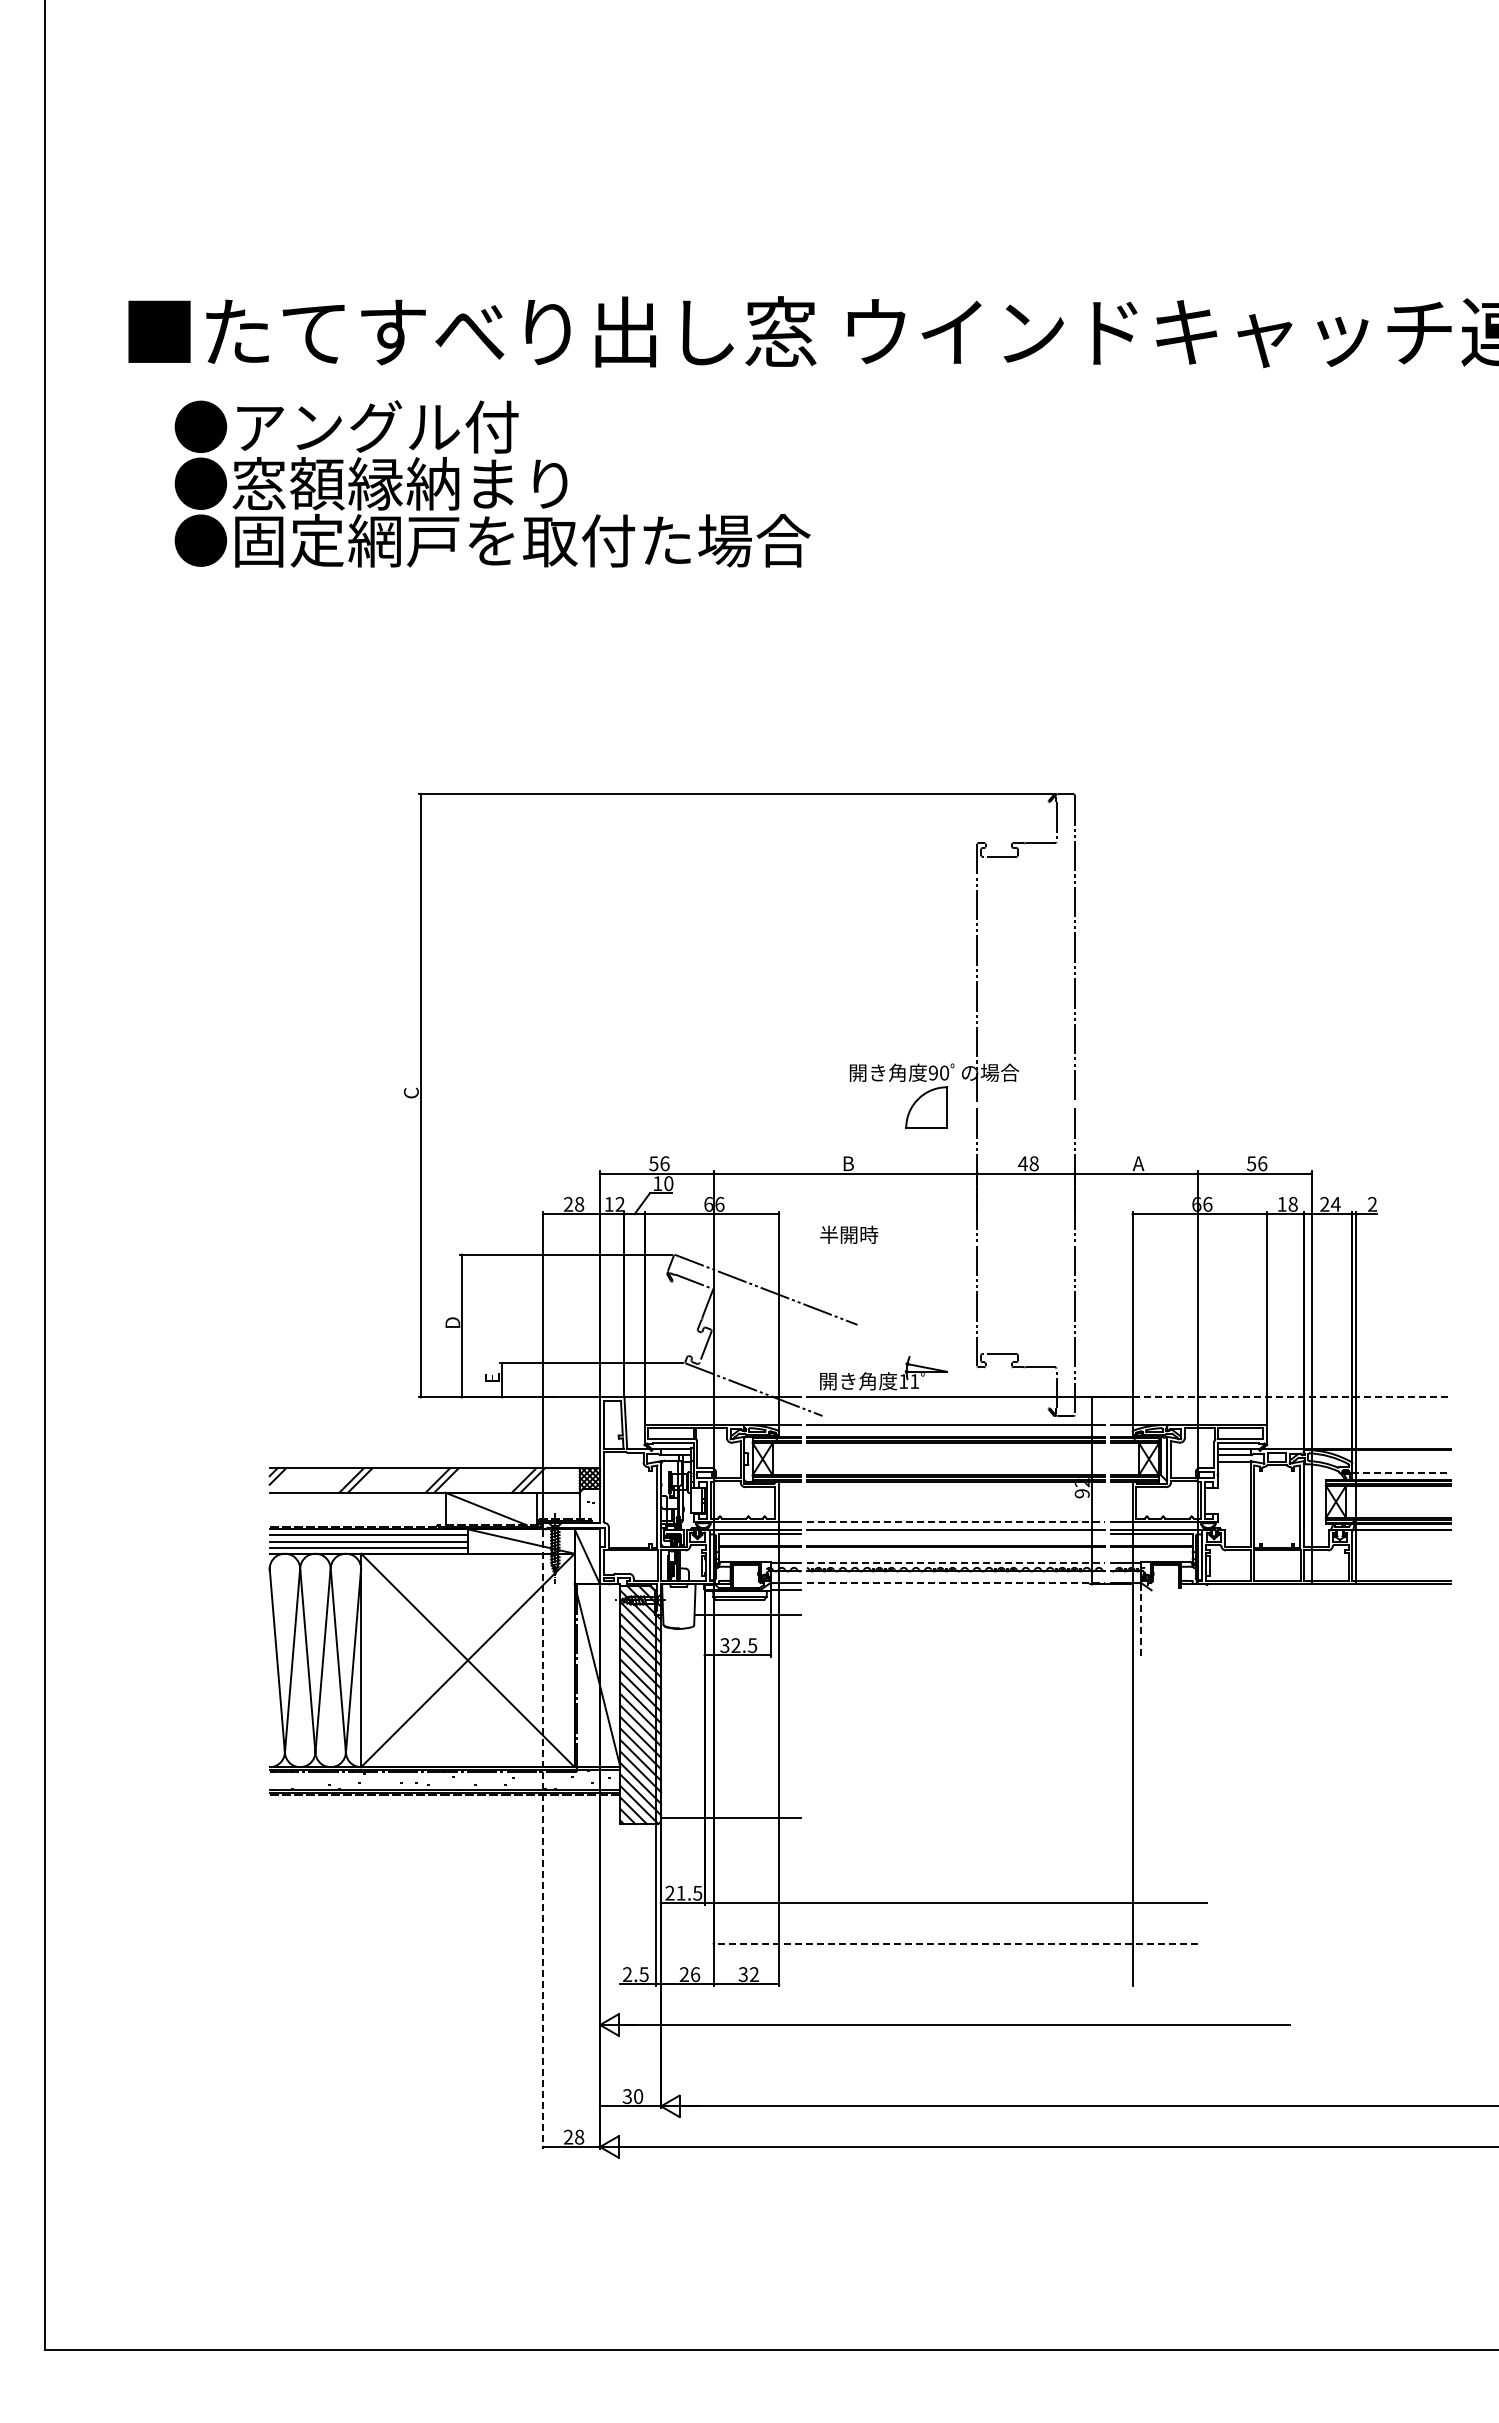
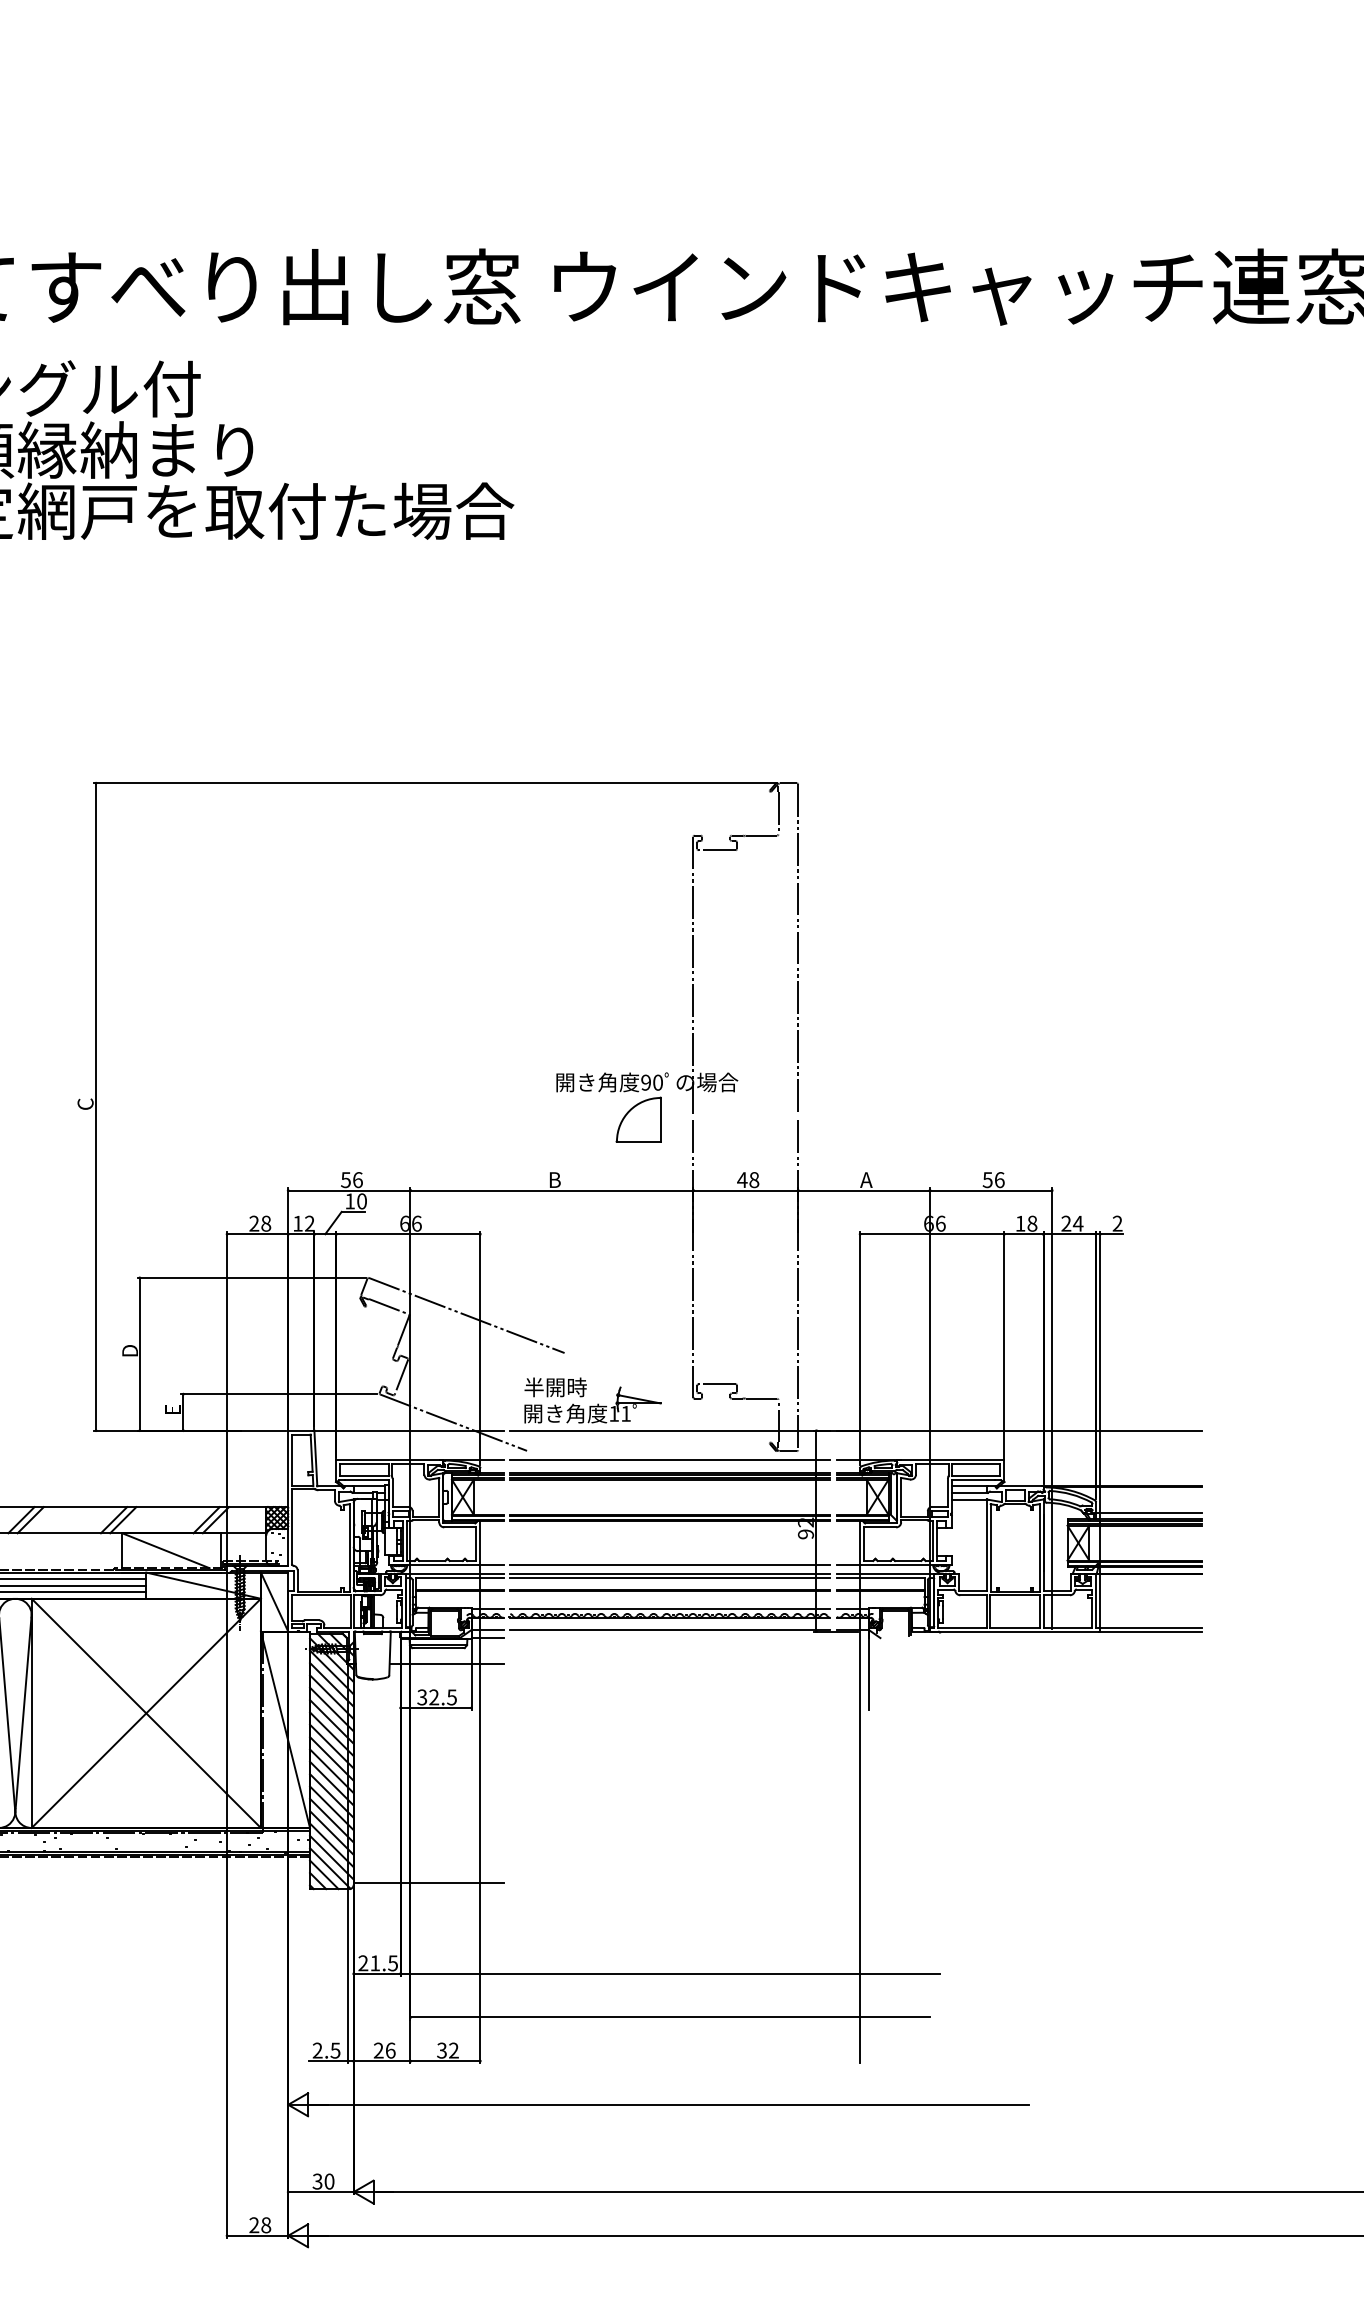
text: (849, 1234) -> (556, 1387), moved
line: (1281, 1397) -> (1019, 1431), dashed -> solid
line: (1402, 1473) -> (1149, 1512), dashed -> solid
line: (955, 1522) -> (669, 1565), dashed -> solid
line: (955, 1534) -> (669, 1578), added
line: (955, 1562) -> (669, 1608), dashed -> solid
line: (955, 1582) -> (669, 1629), dashed -> solid
line: (1140, 1620) -> (868, 1670), dashed -> solid
line: (543, 1840) -> (227, 1906), dashed -> solid
line: (955, 1943) -> (669, 2017), dashed -> solid

